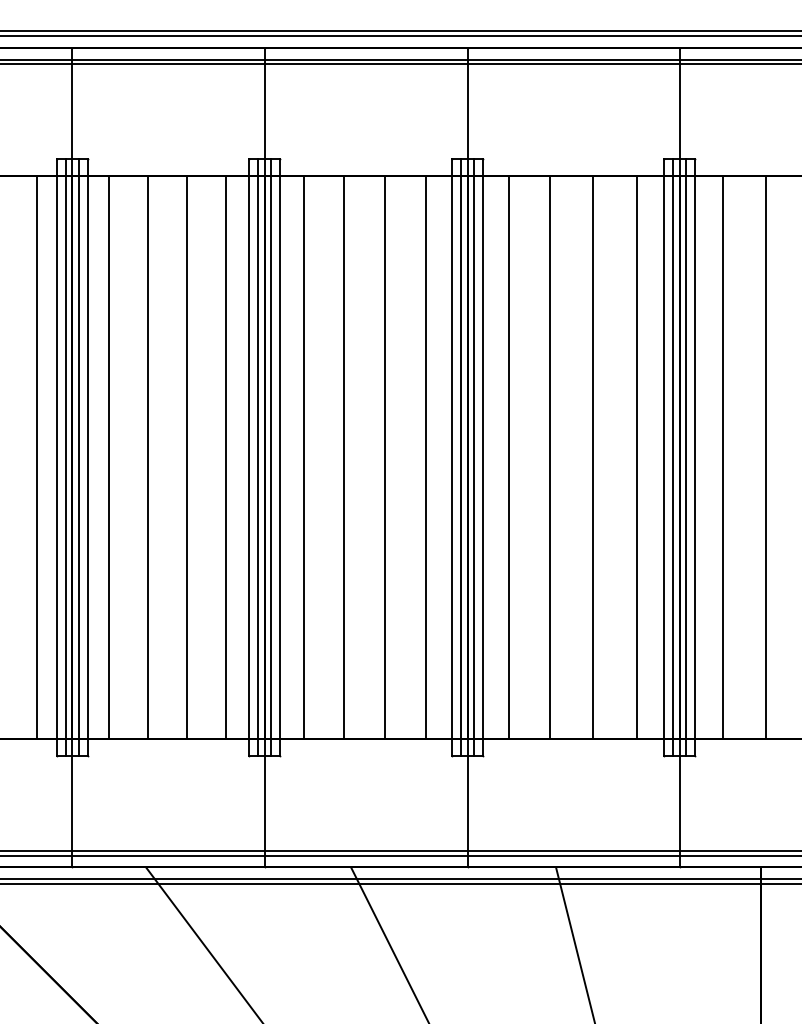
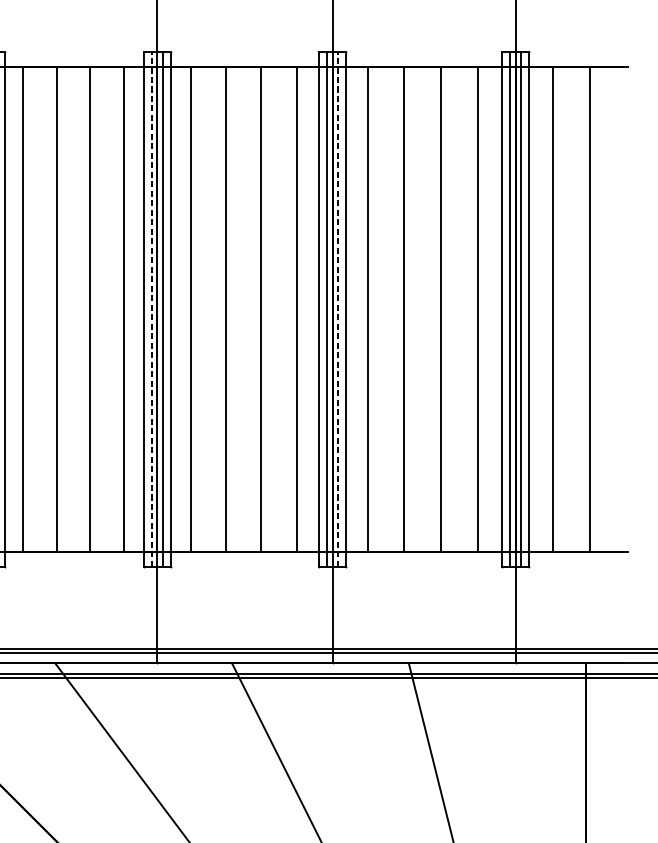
line: (258, 457) -> (152, 309), solid -> dashed
line: (474, 457) -> (338, 309), solid -> dashed

